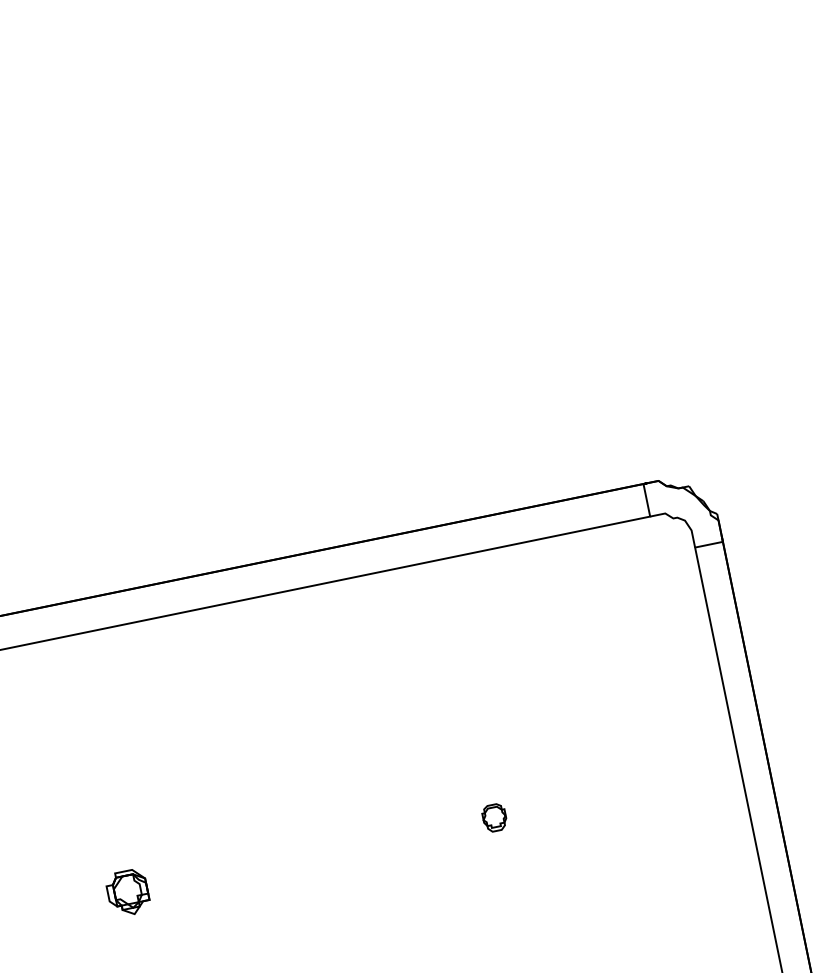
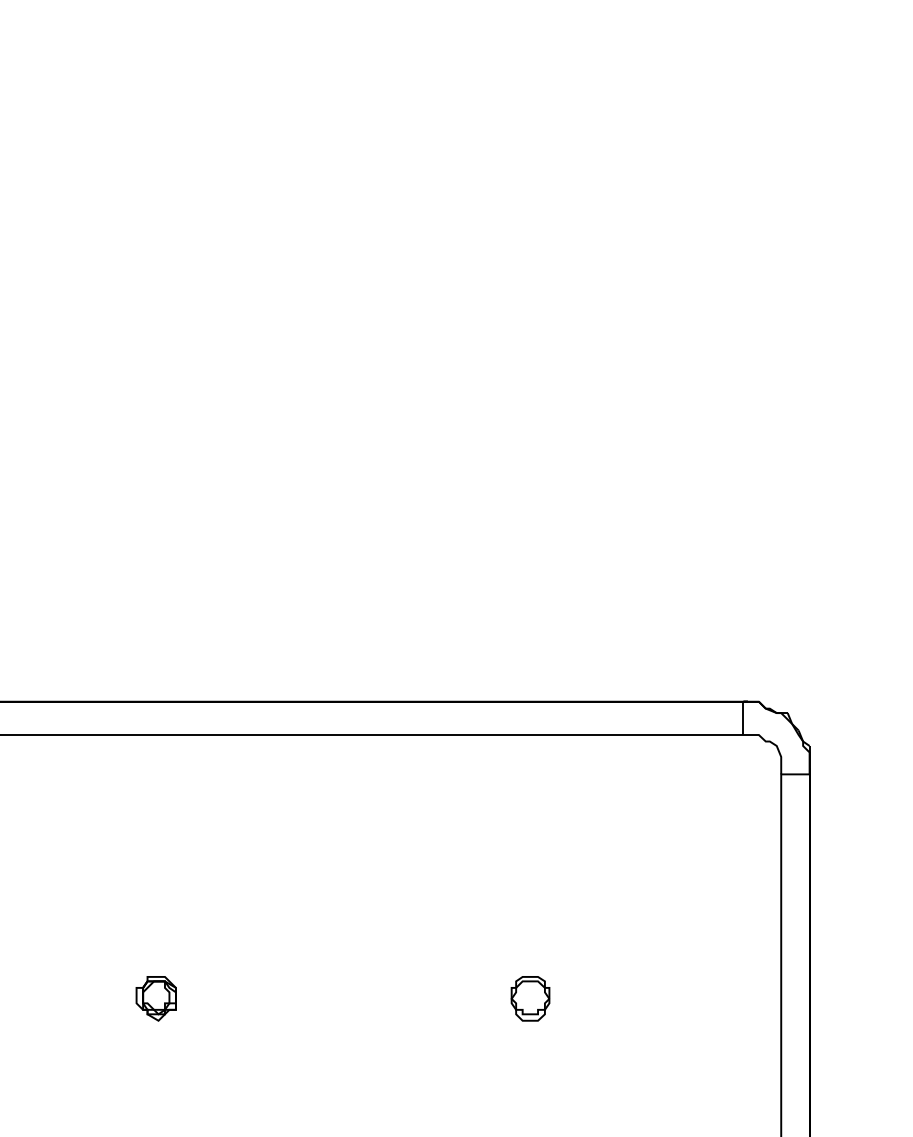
part: (494, 817) -> (530, 998), size x1.67

